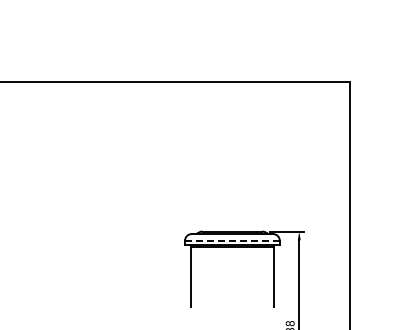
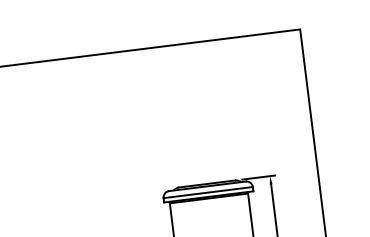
line: (231, 240) -> (207, 192), dashed -> solid

